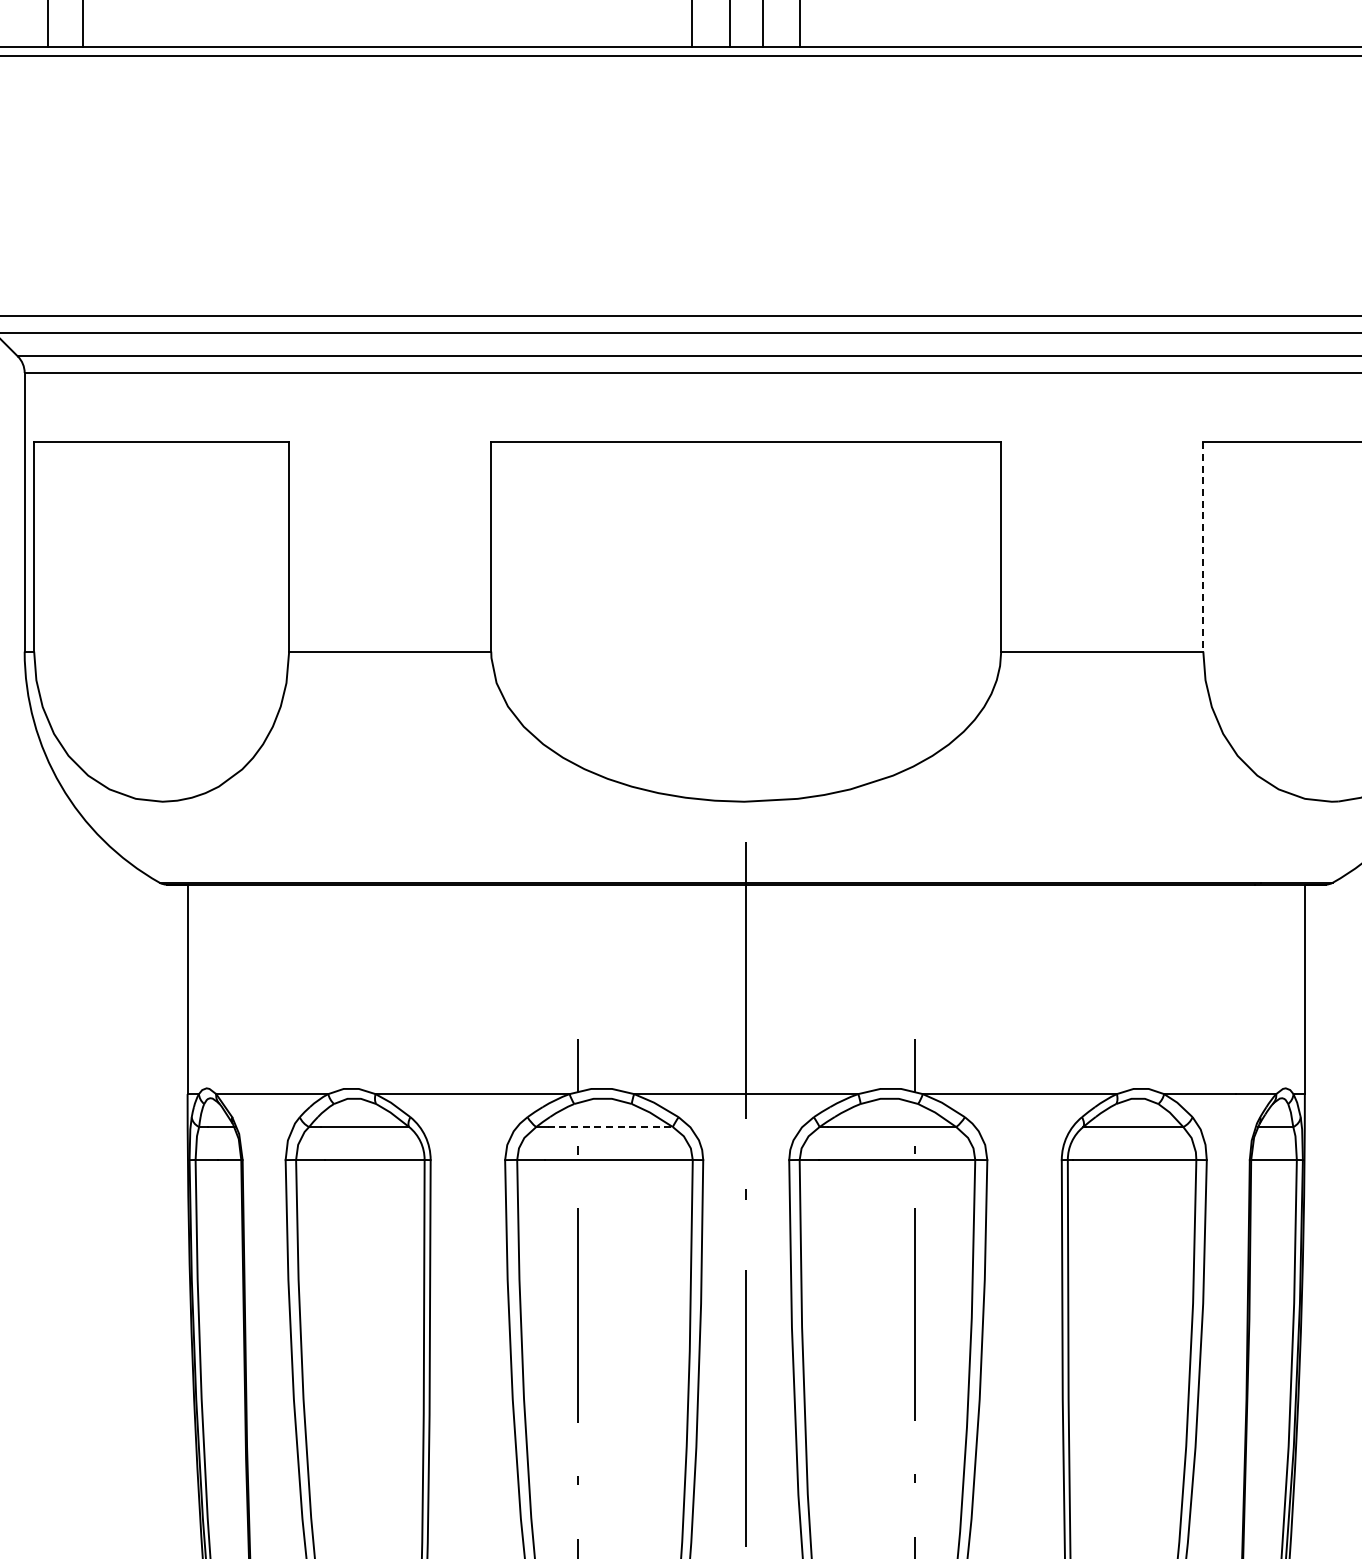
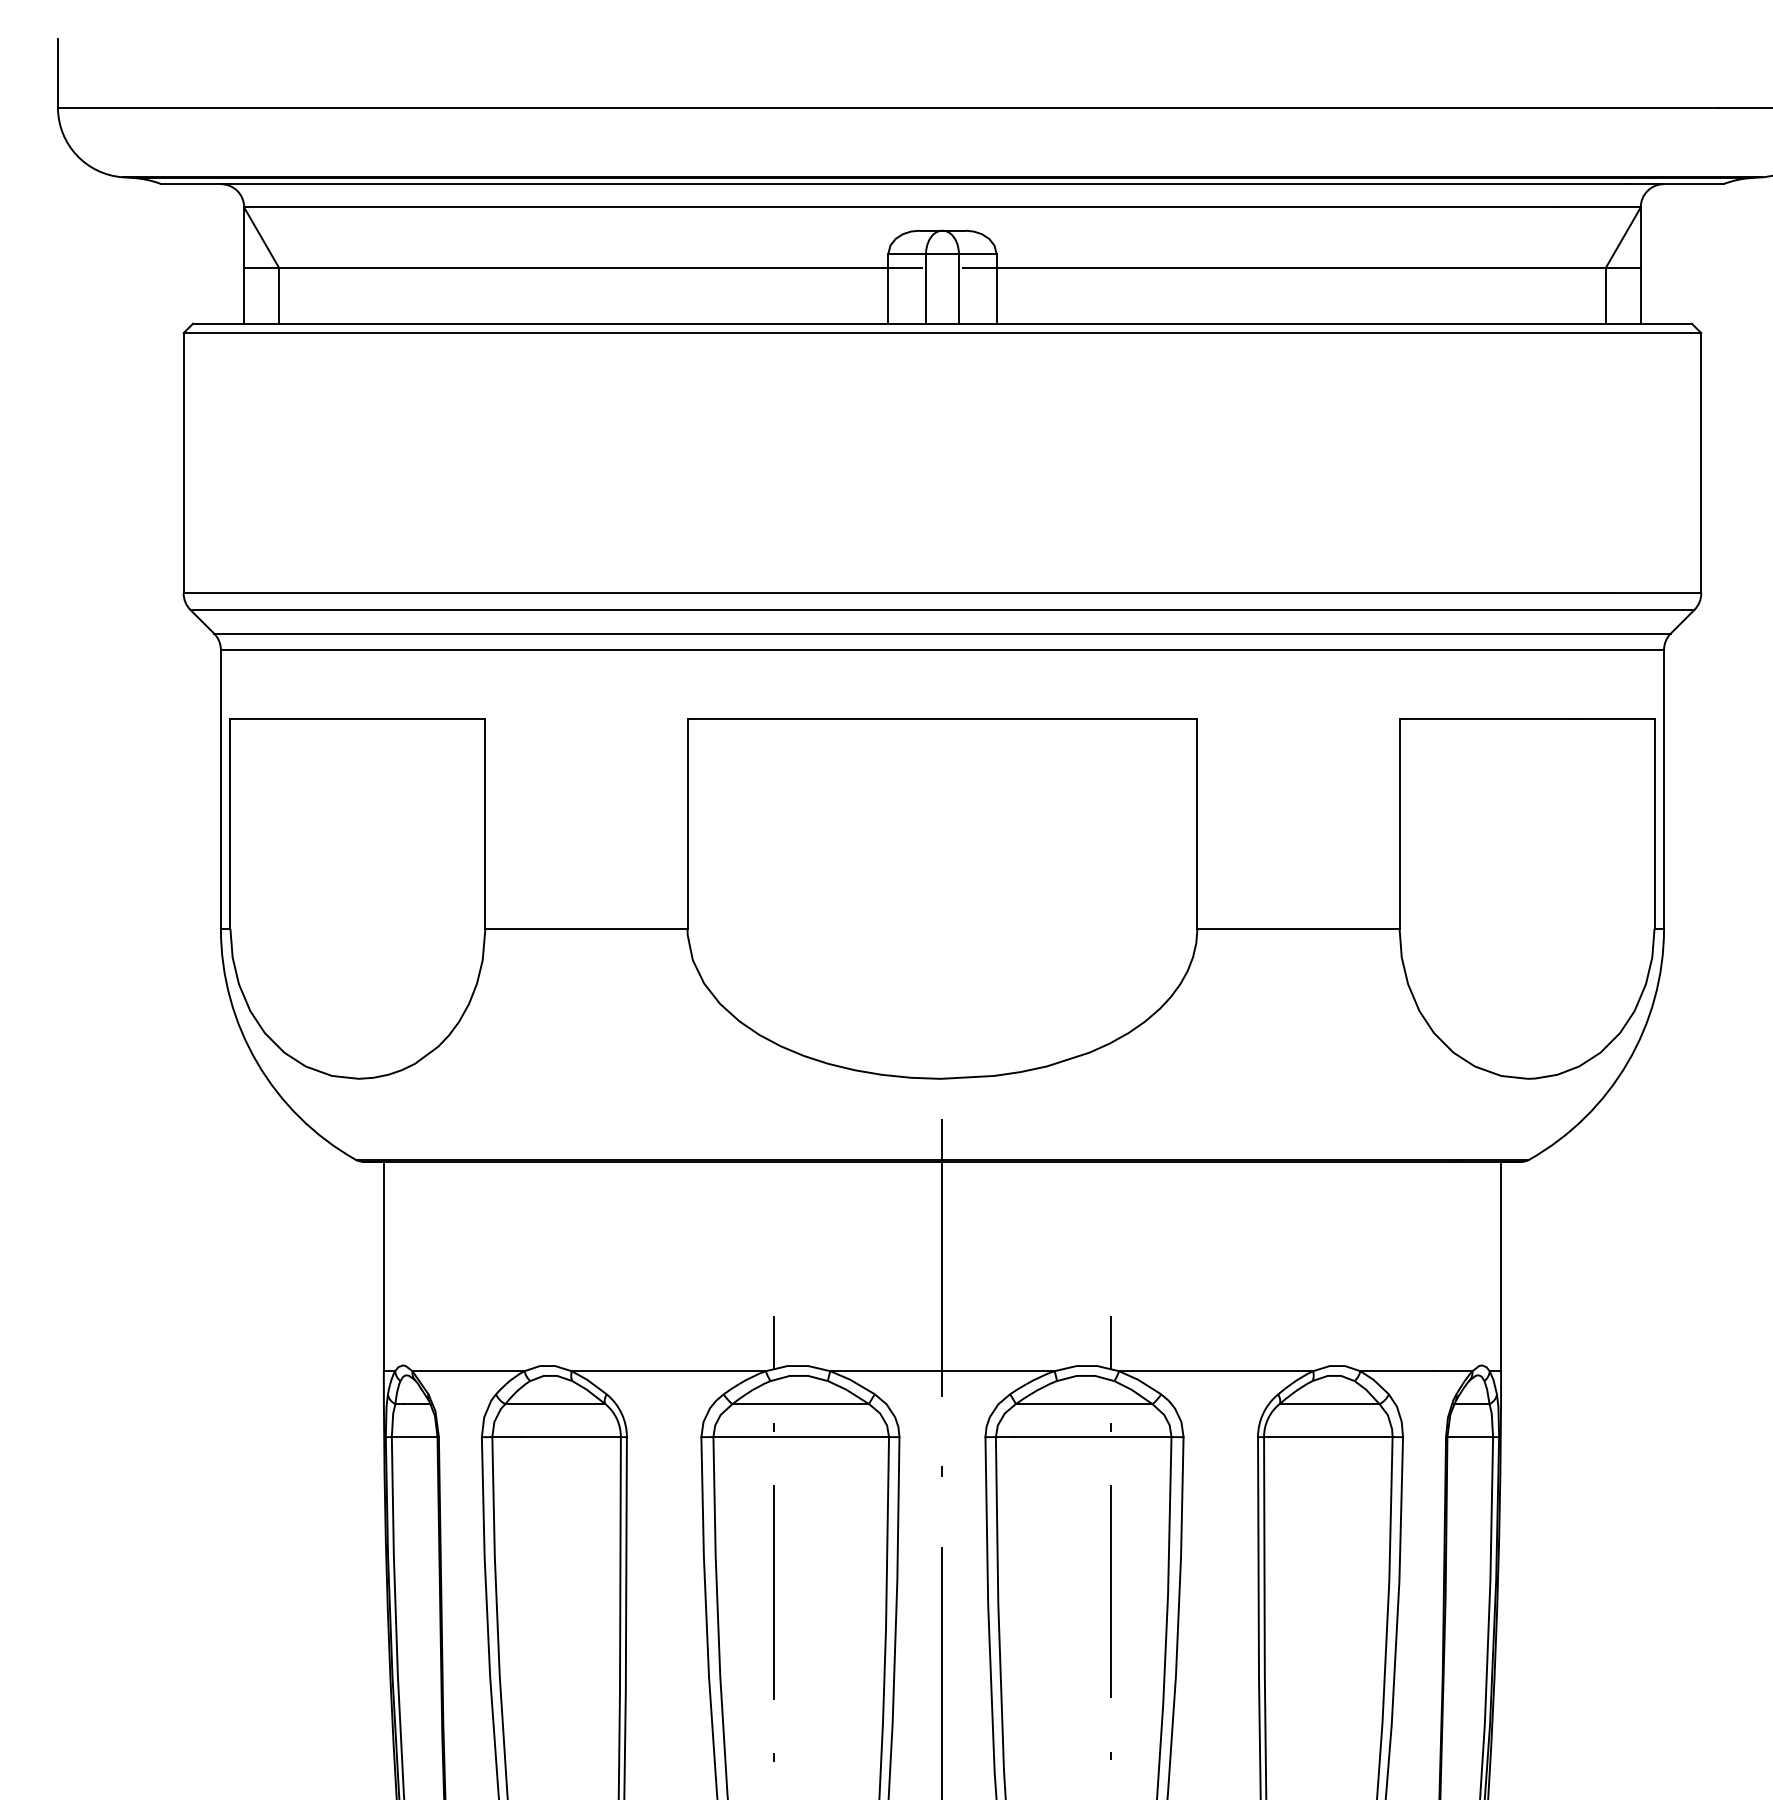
line: (1203, 547) -> (1399, 824), dashed -> solid
line: (610, 1127) -> (806, 1404), dashed -> solid

